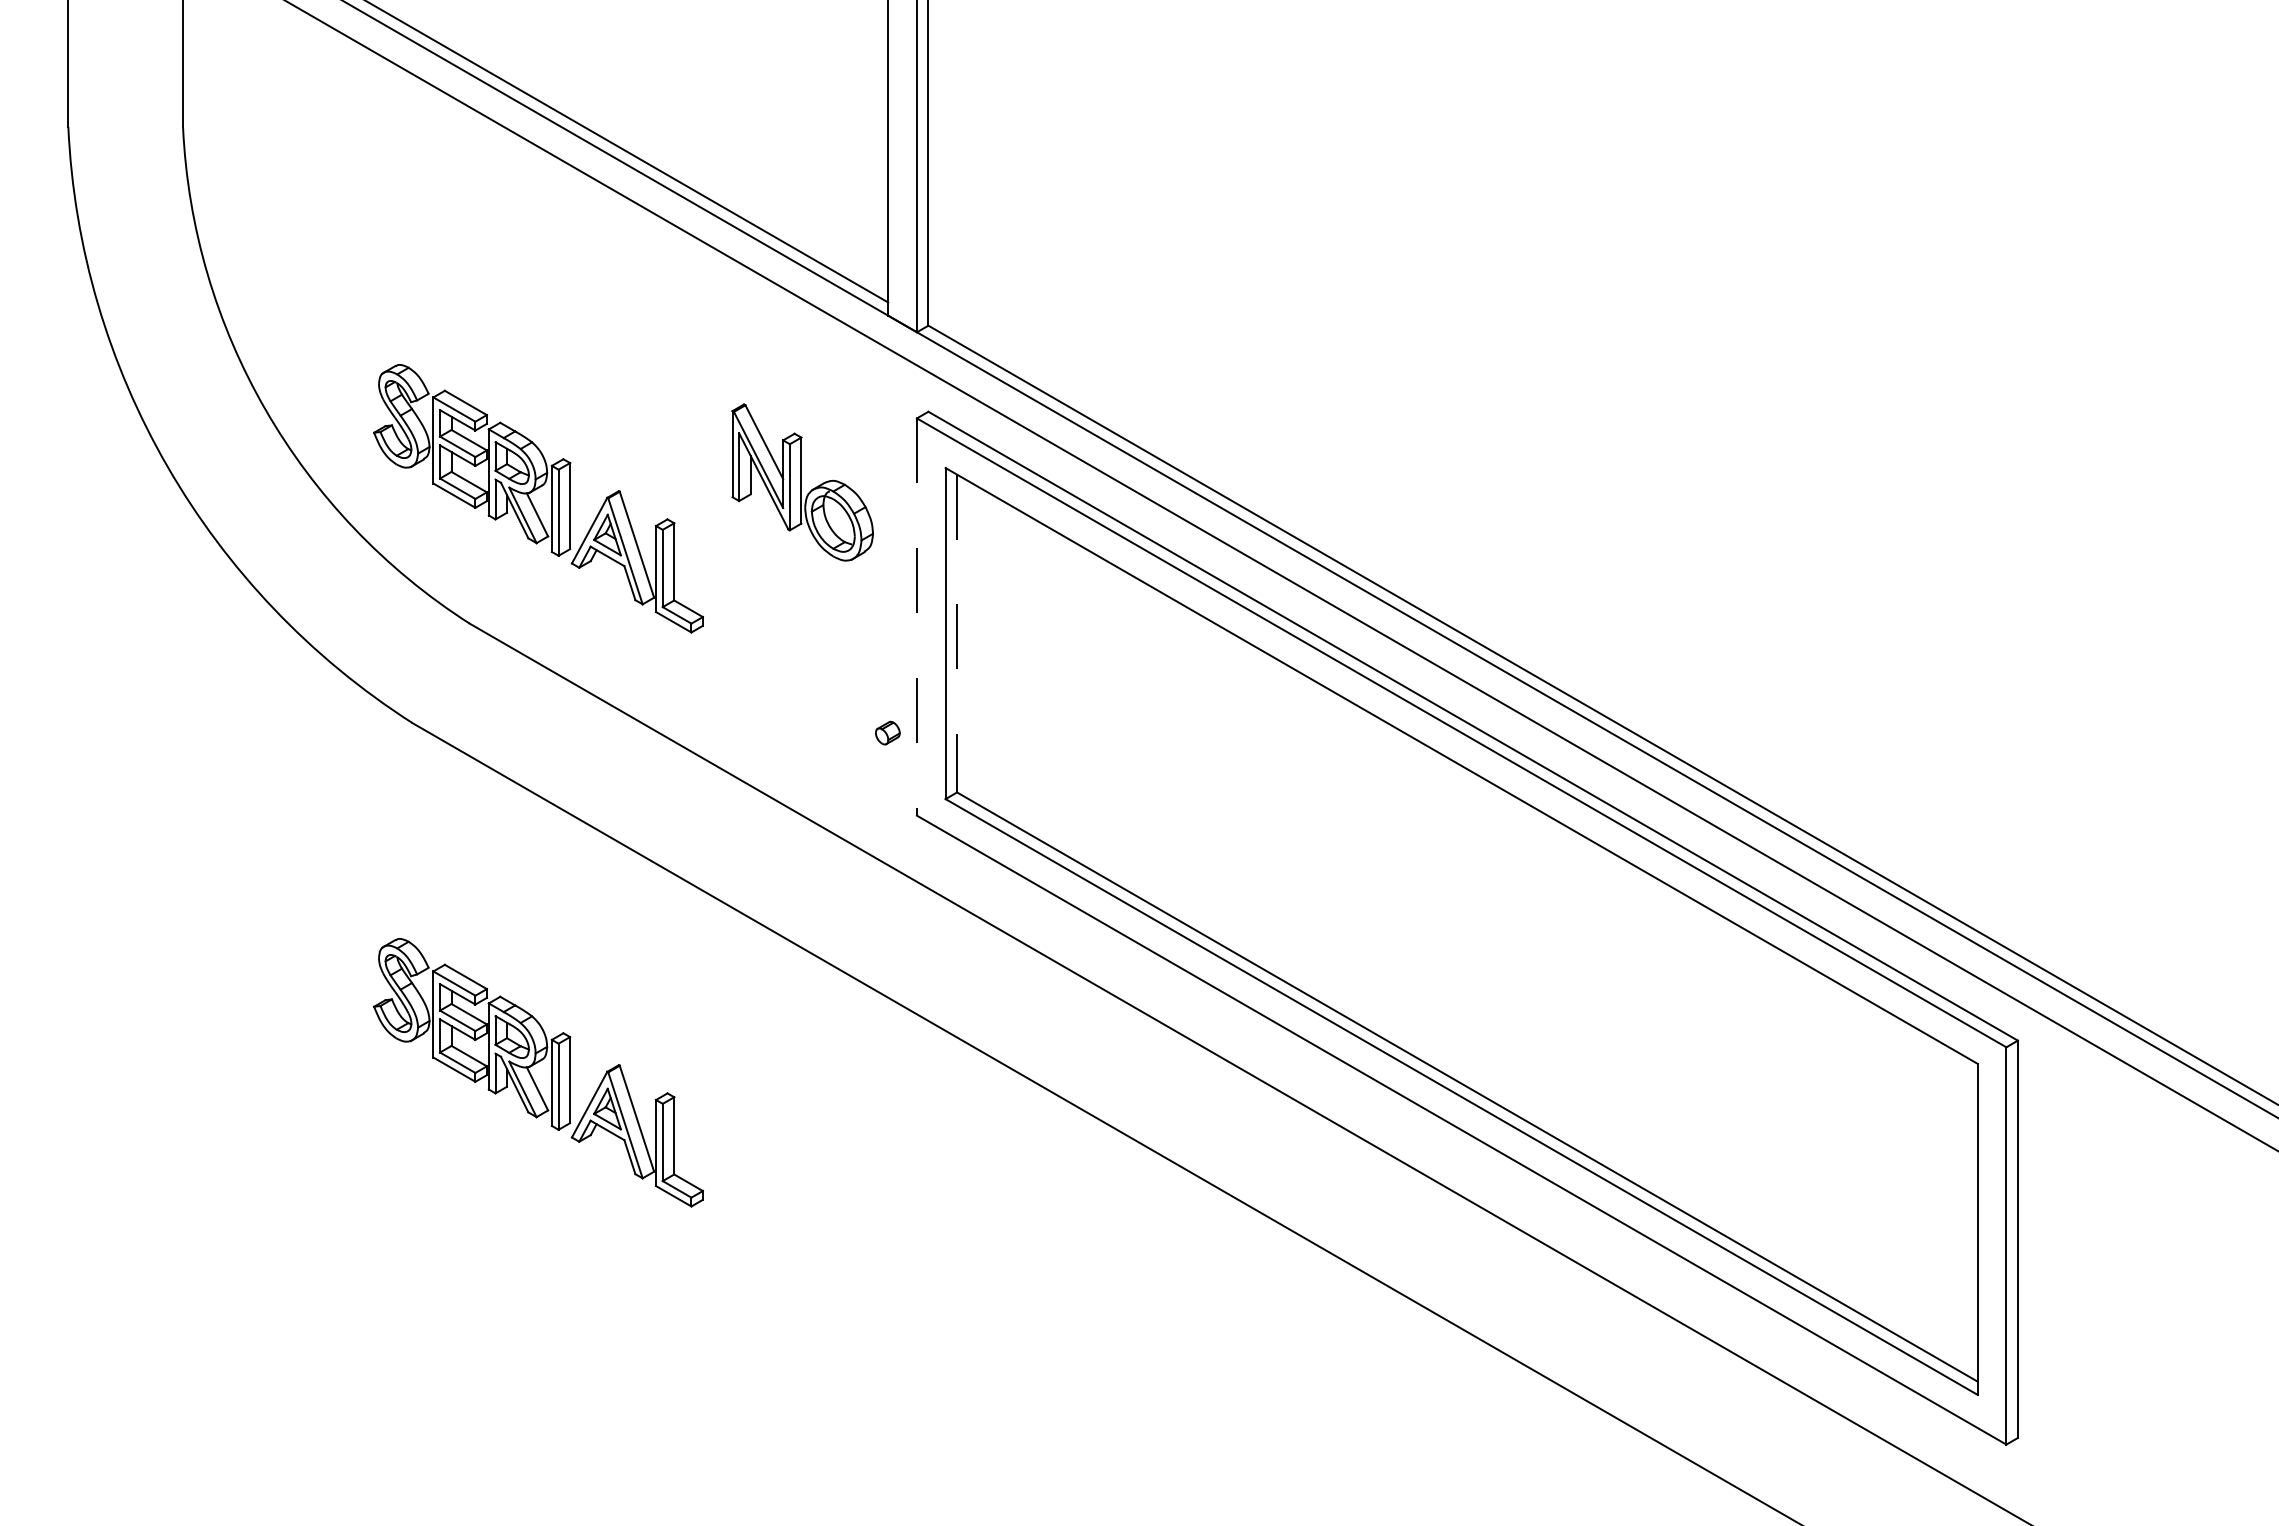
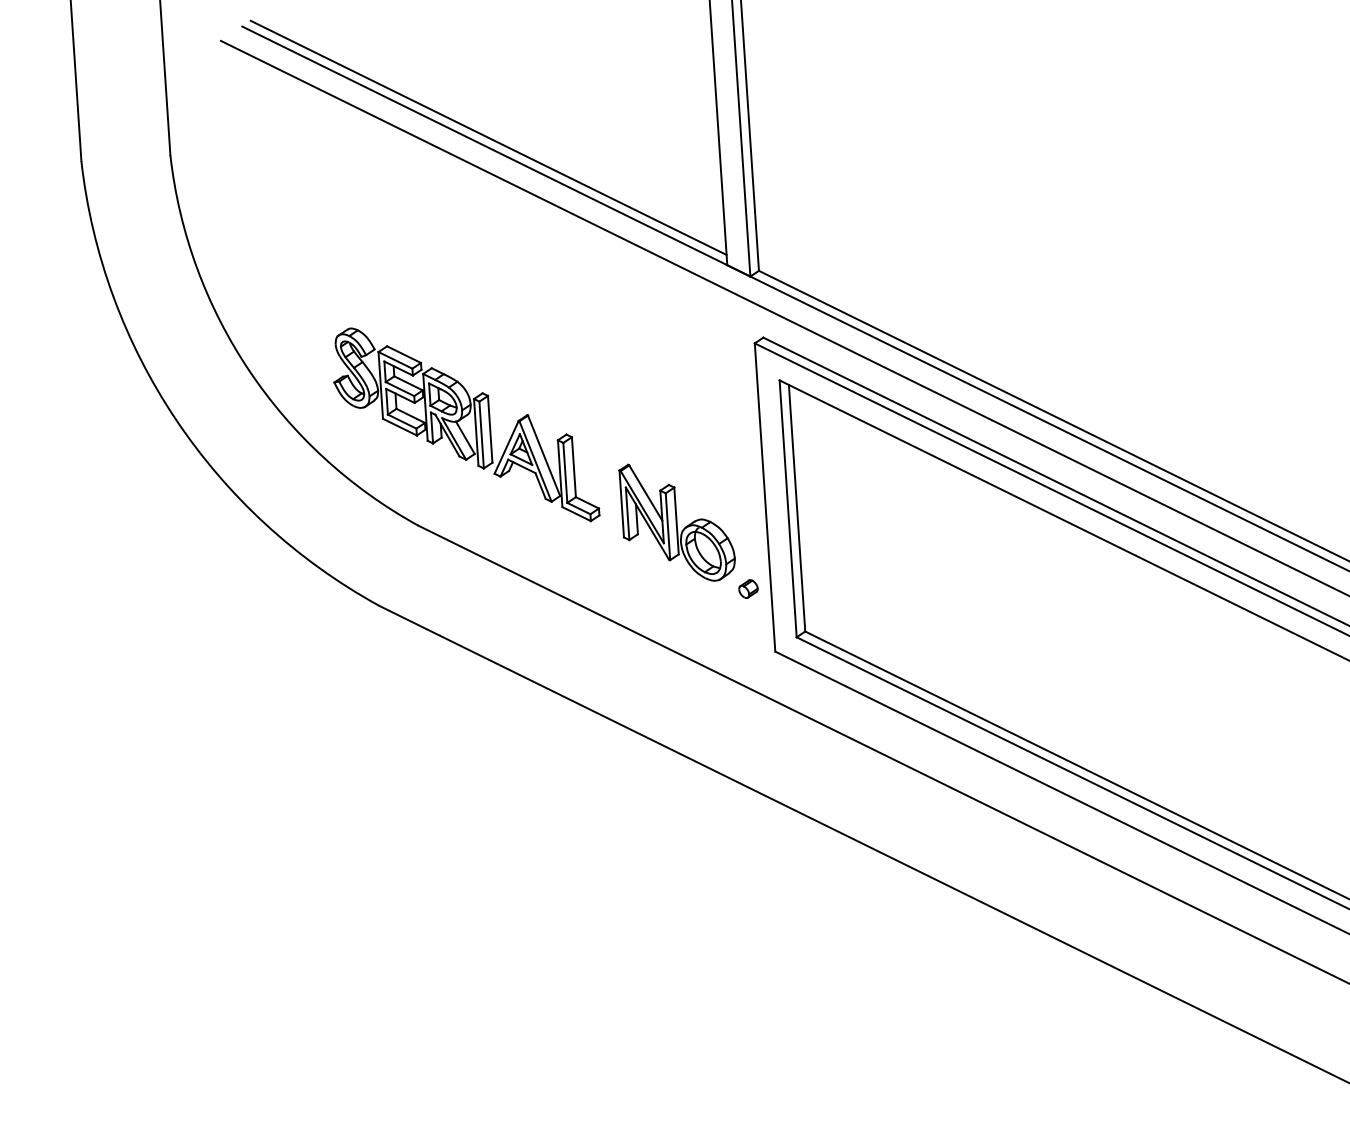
part: (802, 482) -> (677, 522), moved
line: (916, 617) -> (764, 497), dashed -> solid
line: (957, 633) -> (797, 508), dashed -> solid
part: (532, 1076) -> (490, 873), removed

